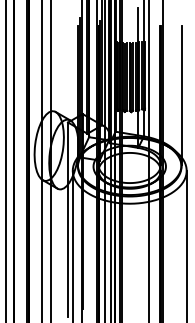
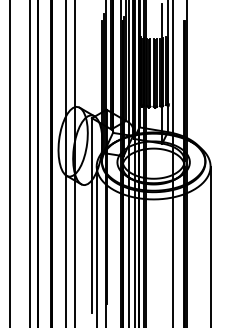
line: (181, 94) -> (205, 90), removed

